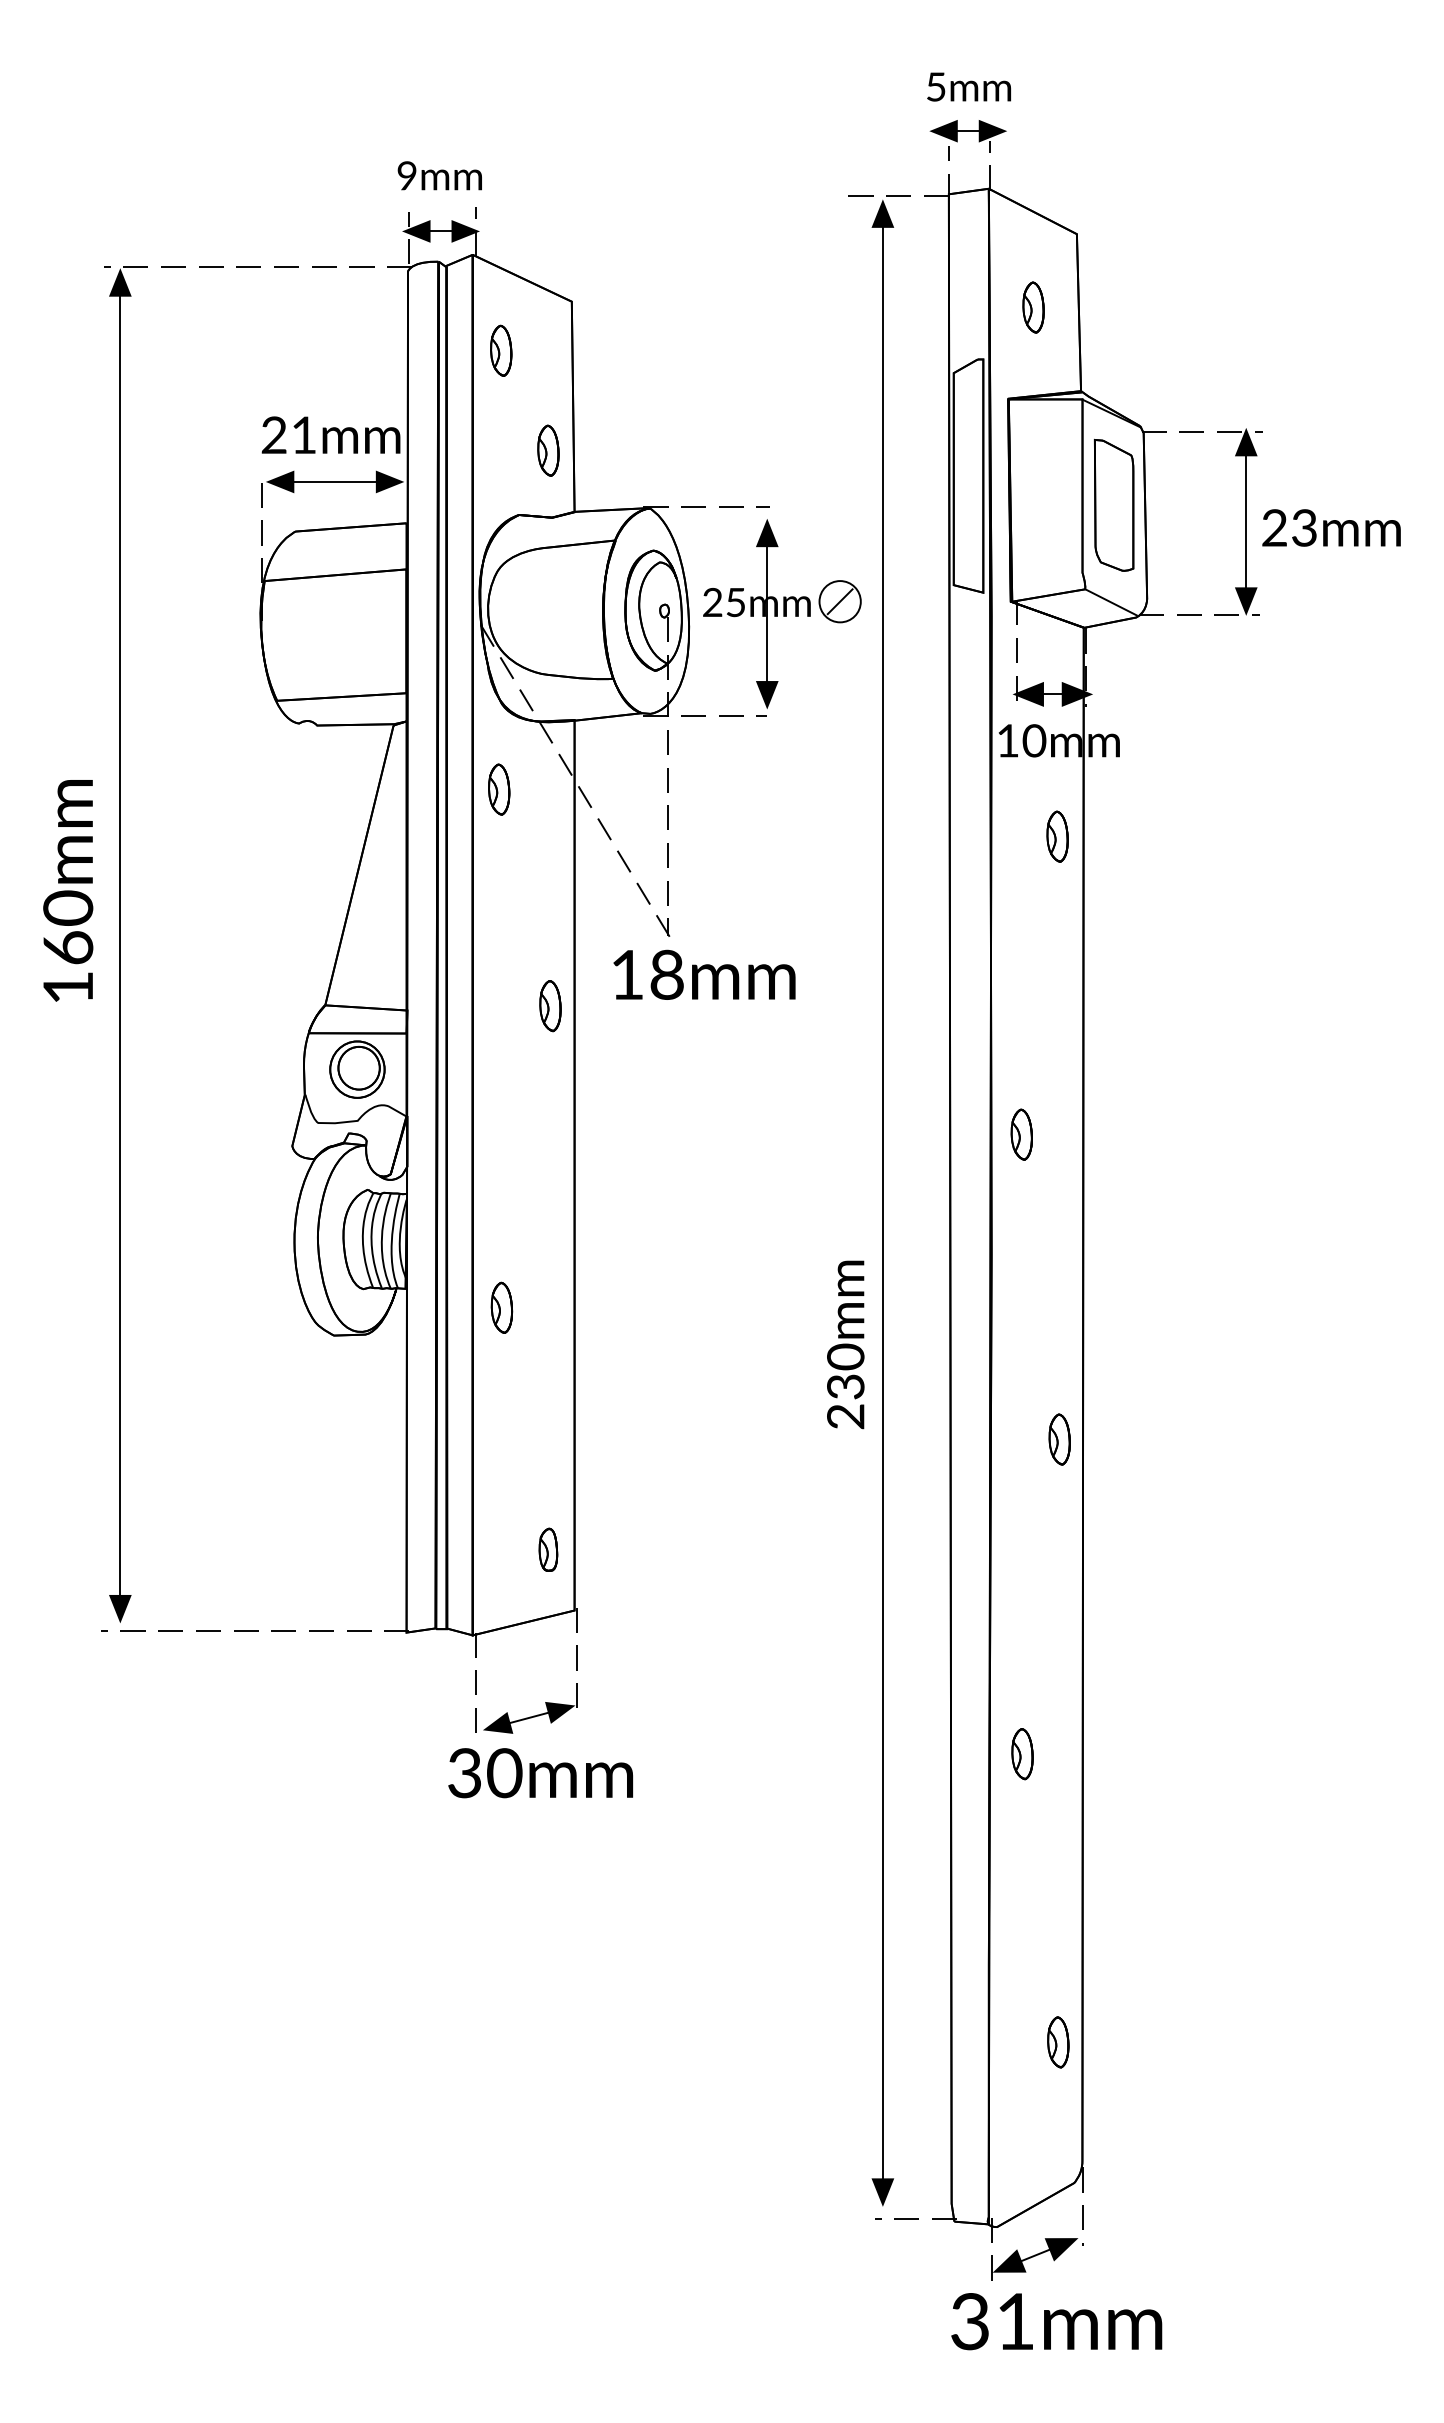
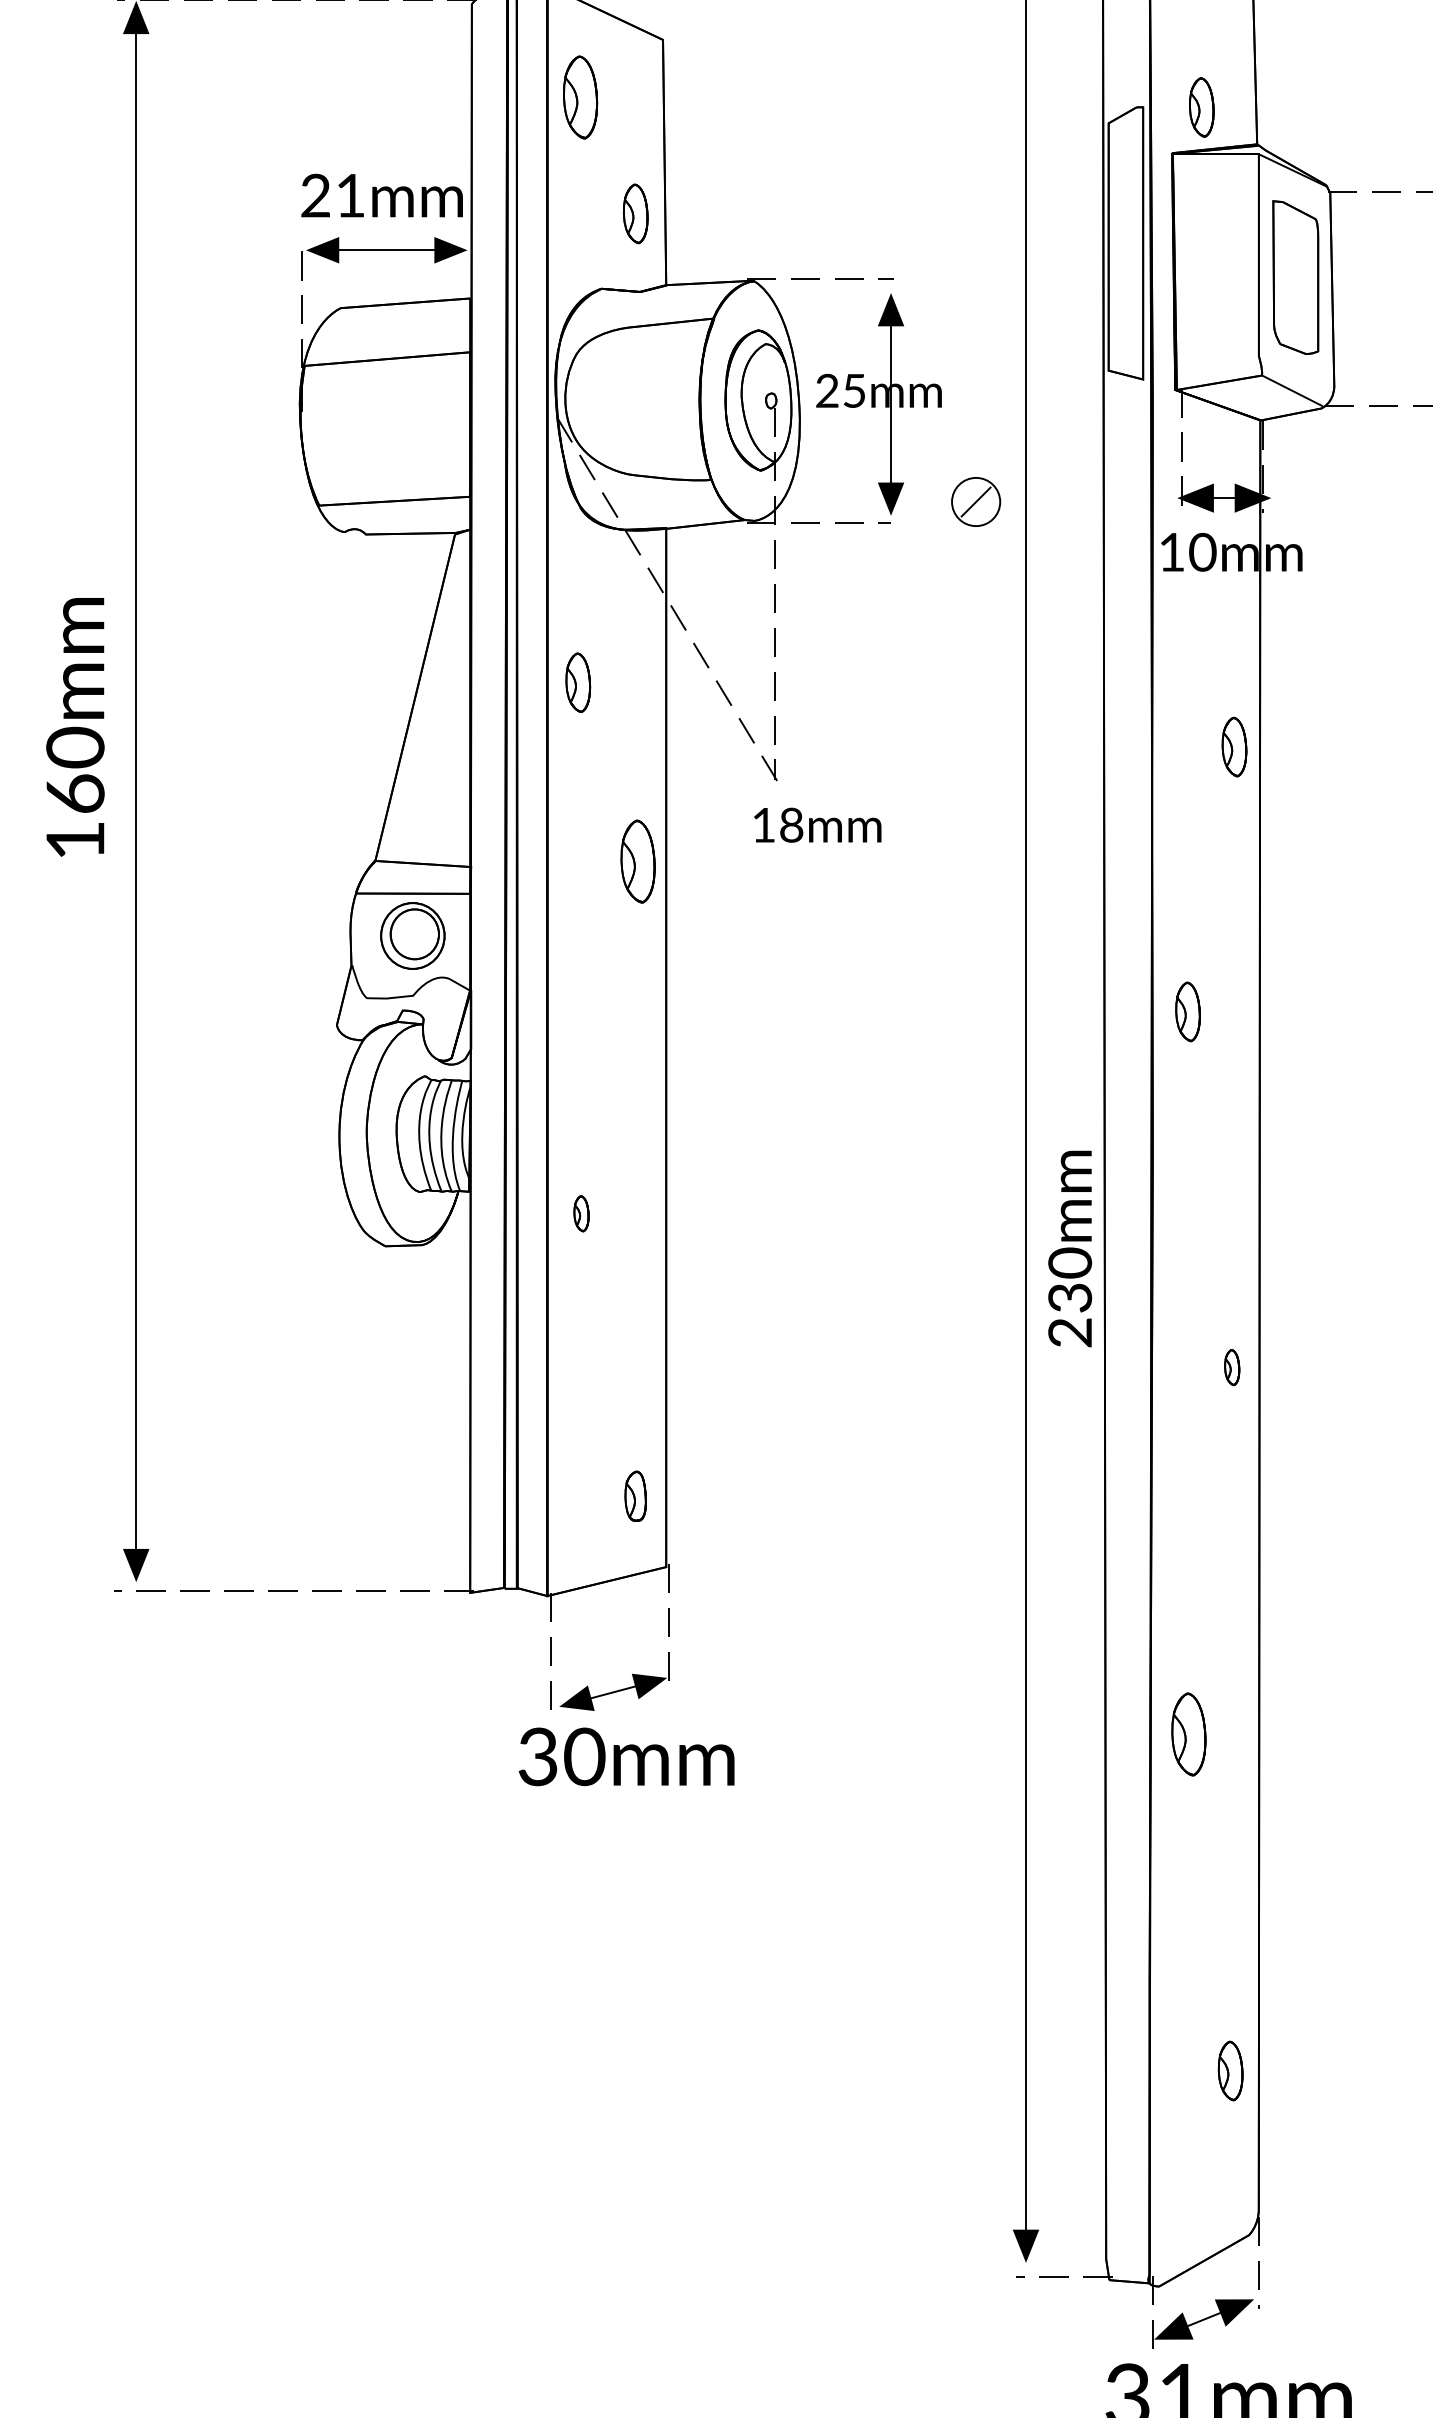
part: (1033, 307) -> (1201, 107), moved
part: (501, 350) -> (580, 96), size x1.4
part: (839, 601) -> (975, 501), moved
part: (499, 789) -> (578, 682), moved
part: (1057, 836) -> (1234, 746), moved
part: (704, 974) -> (817, 824), size x0.6
part: (550, 1006) -> (638, 862), size x1.4
part: (501, 1307) -> (580, 1213), size x0.6
part: (845, 1344) -> (1069, 1248), moved
part: (1059, 1439) -> (1232, 1367), size x0.6
part: (1022, 1754) -> (1188, 1735), size x1.4

